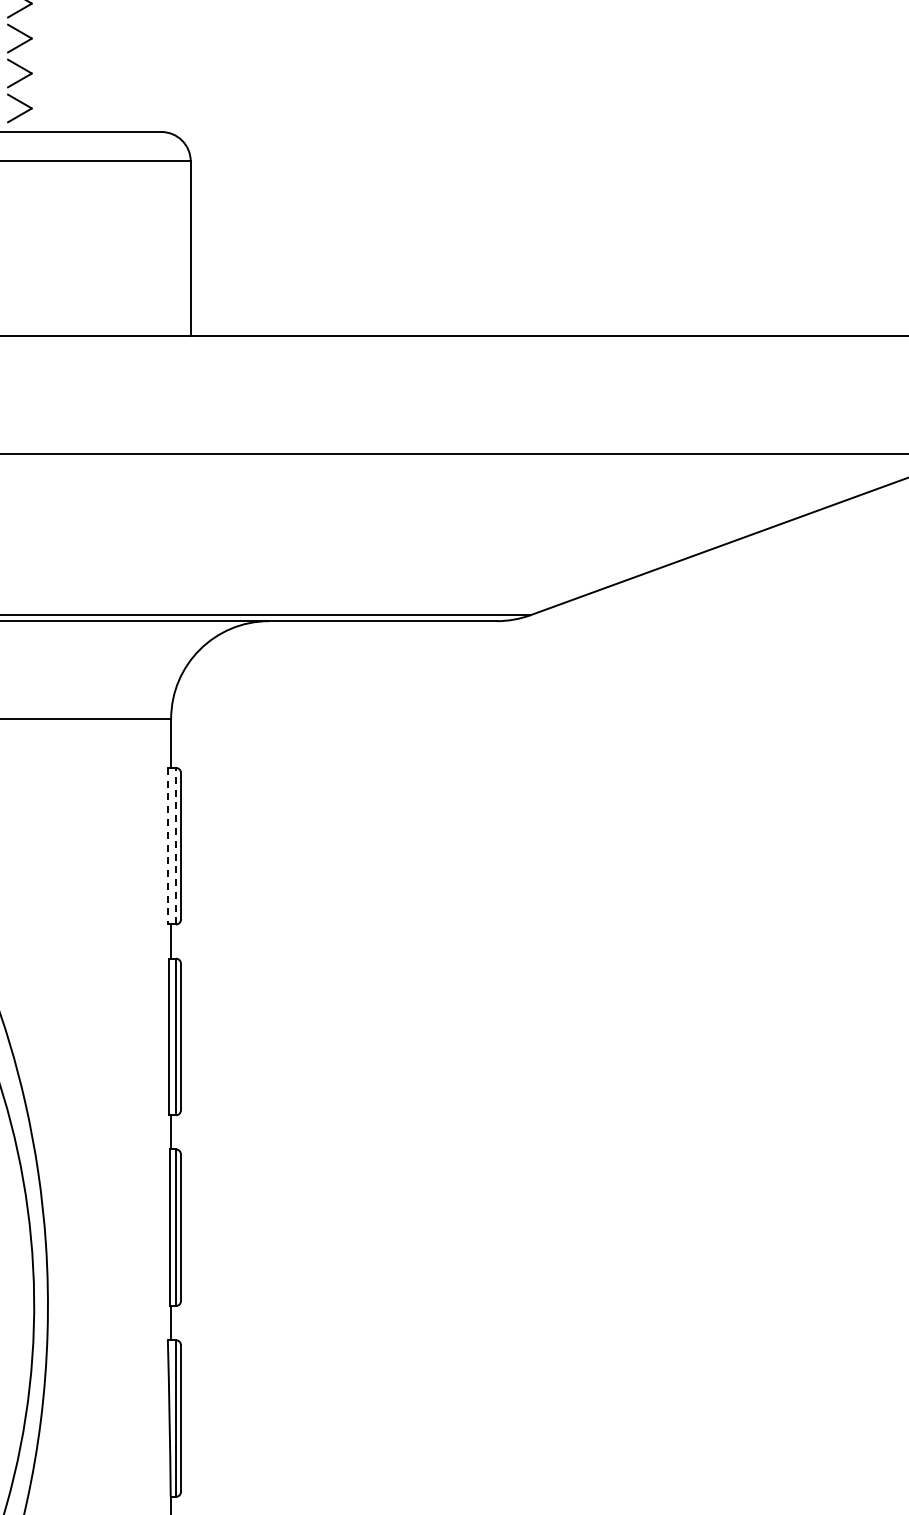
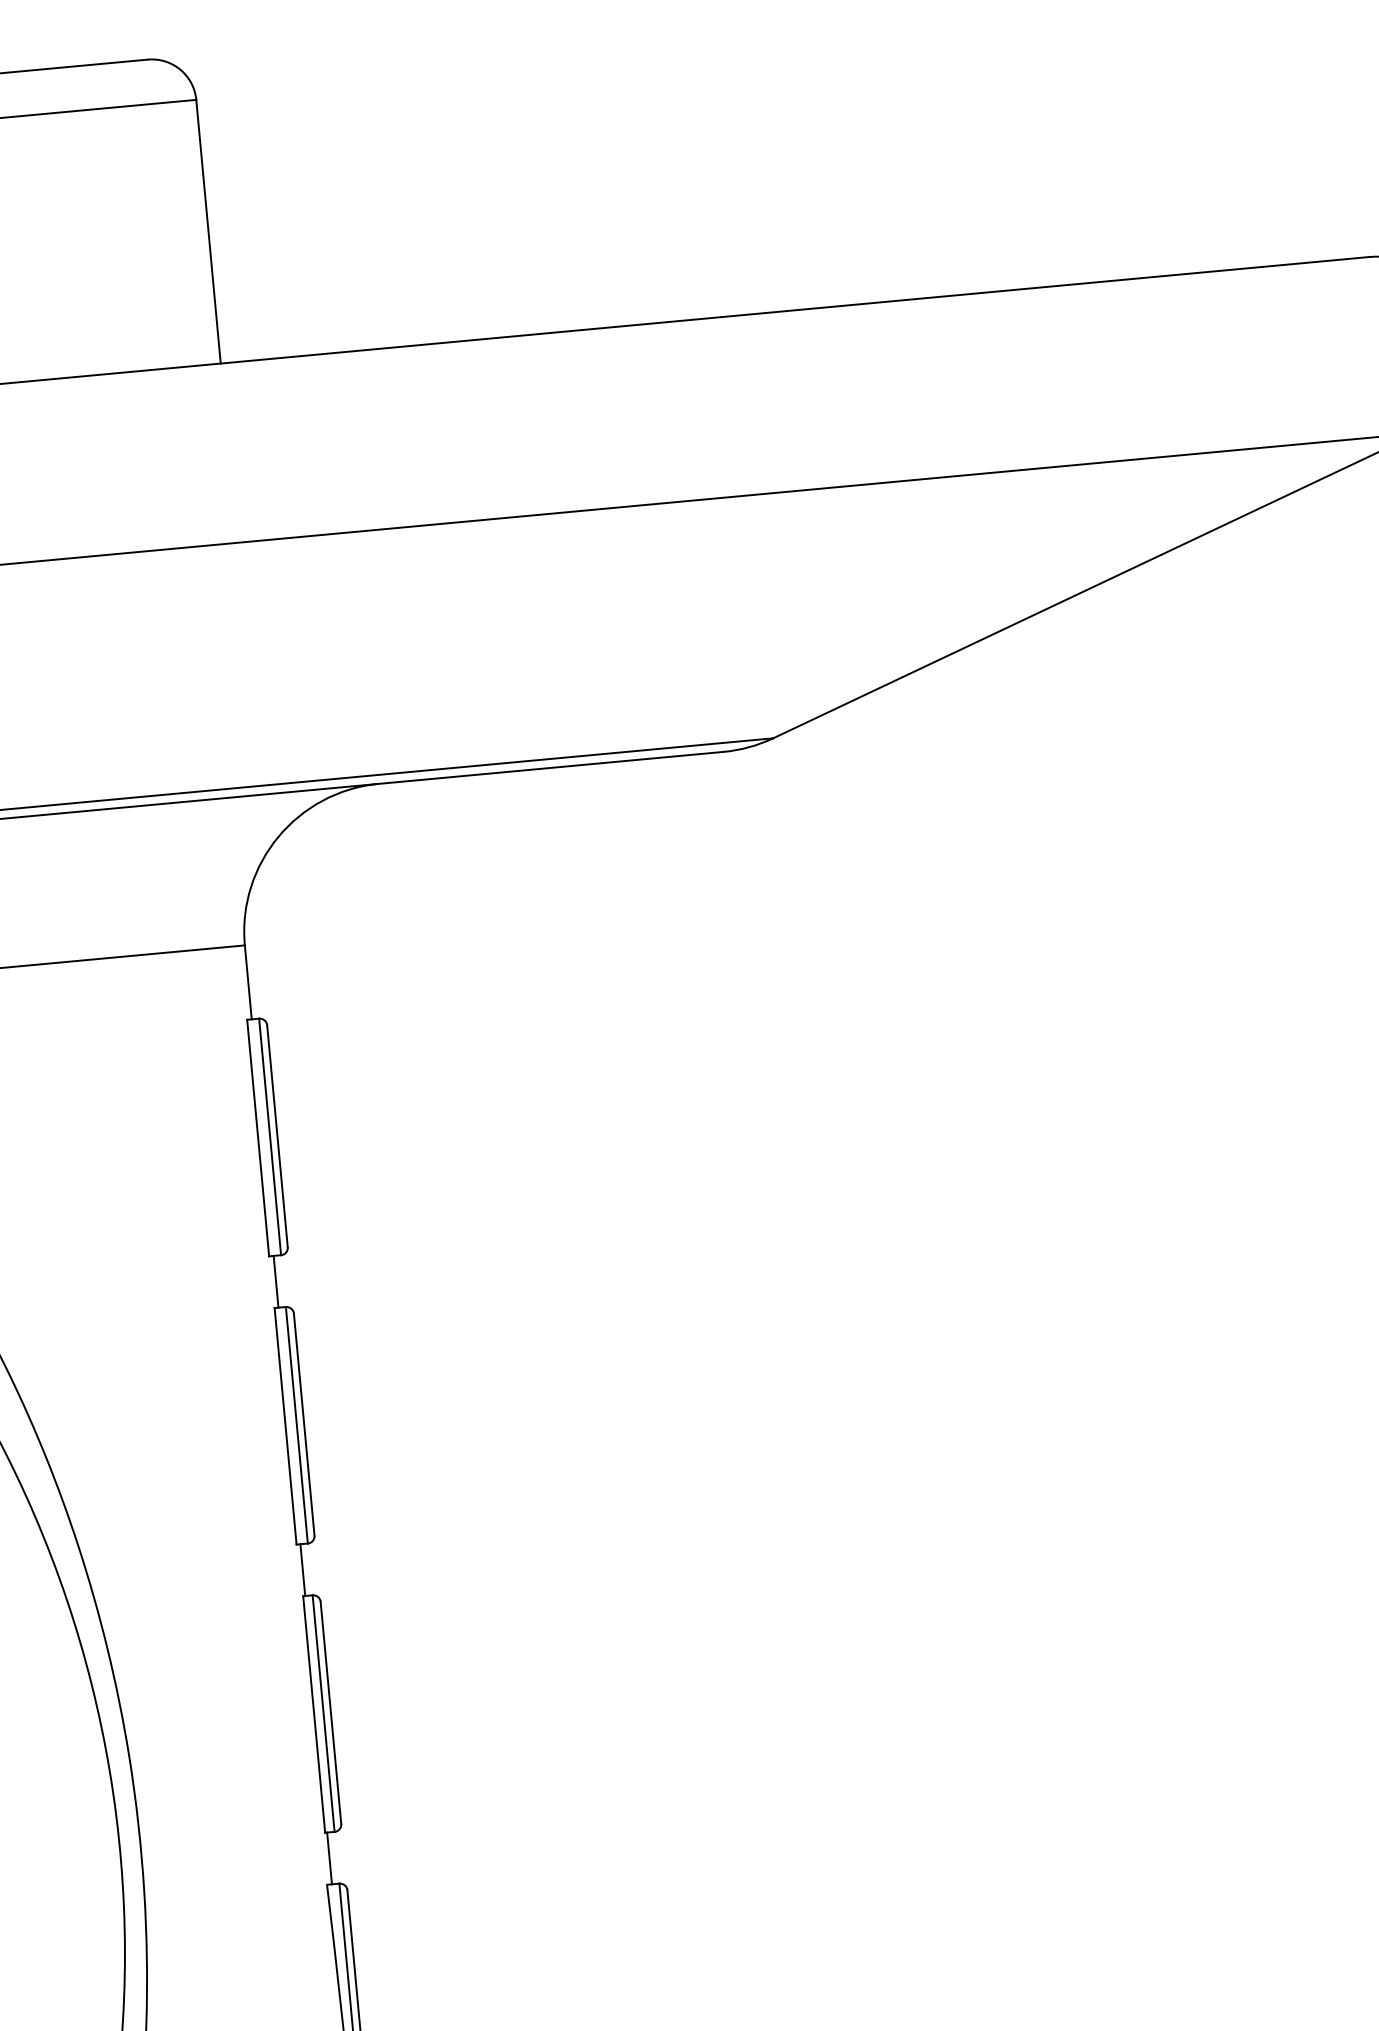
line: (176, 845) -> (270, 1135), dashed -> solid
line: (168, 846) -> (258, 1138), dashed -> solid

